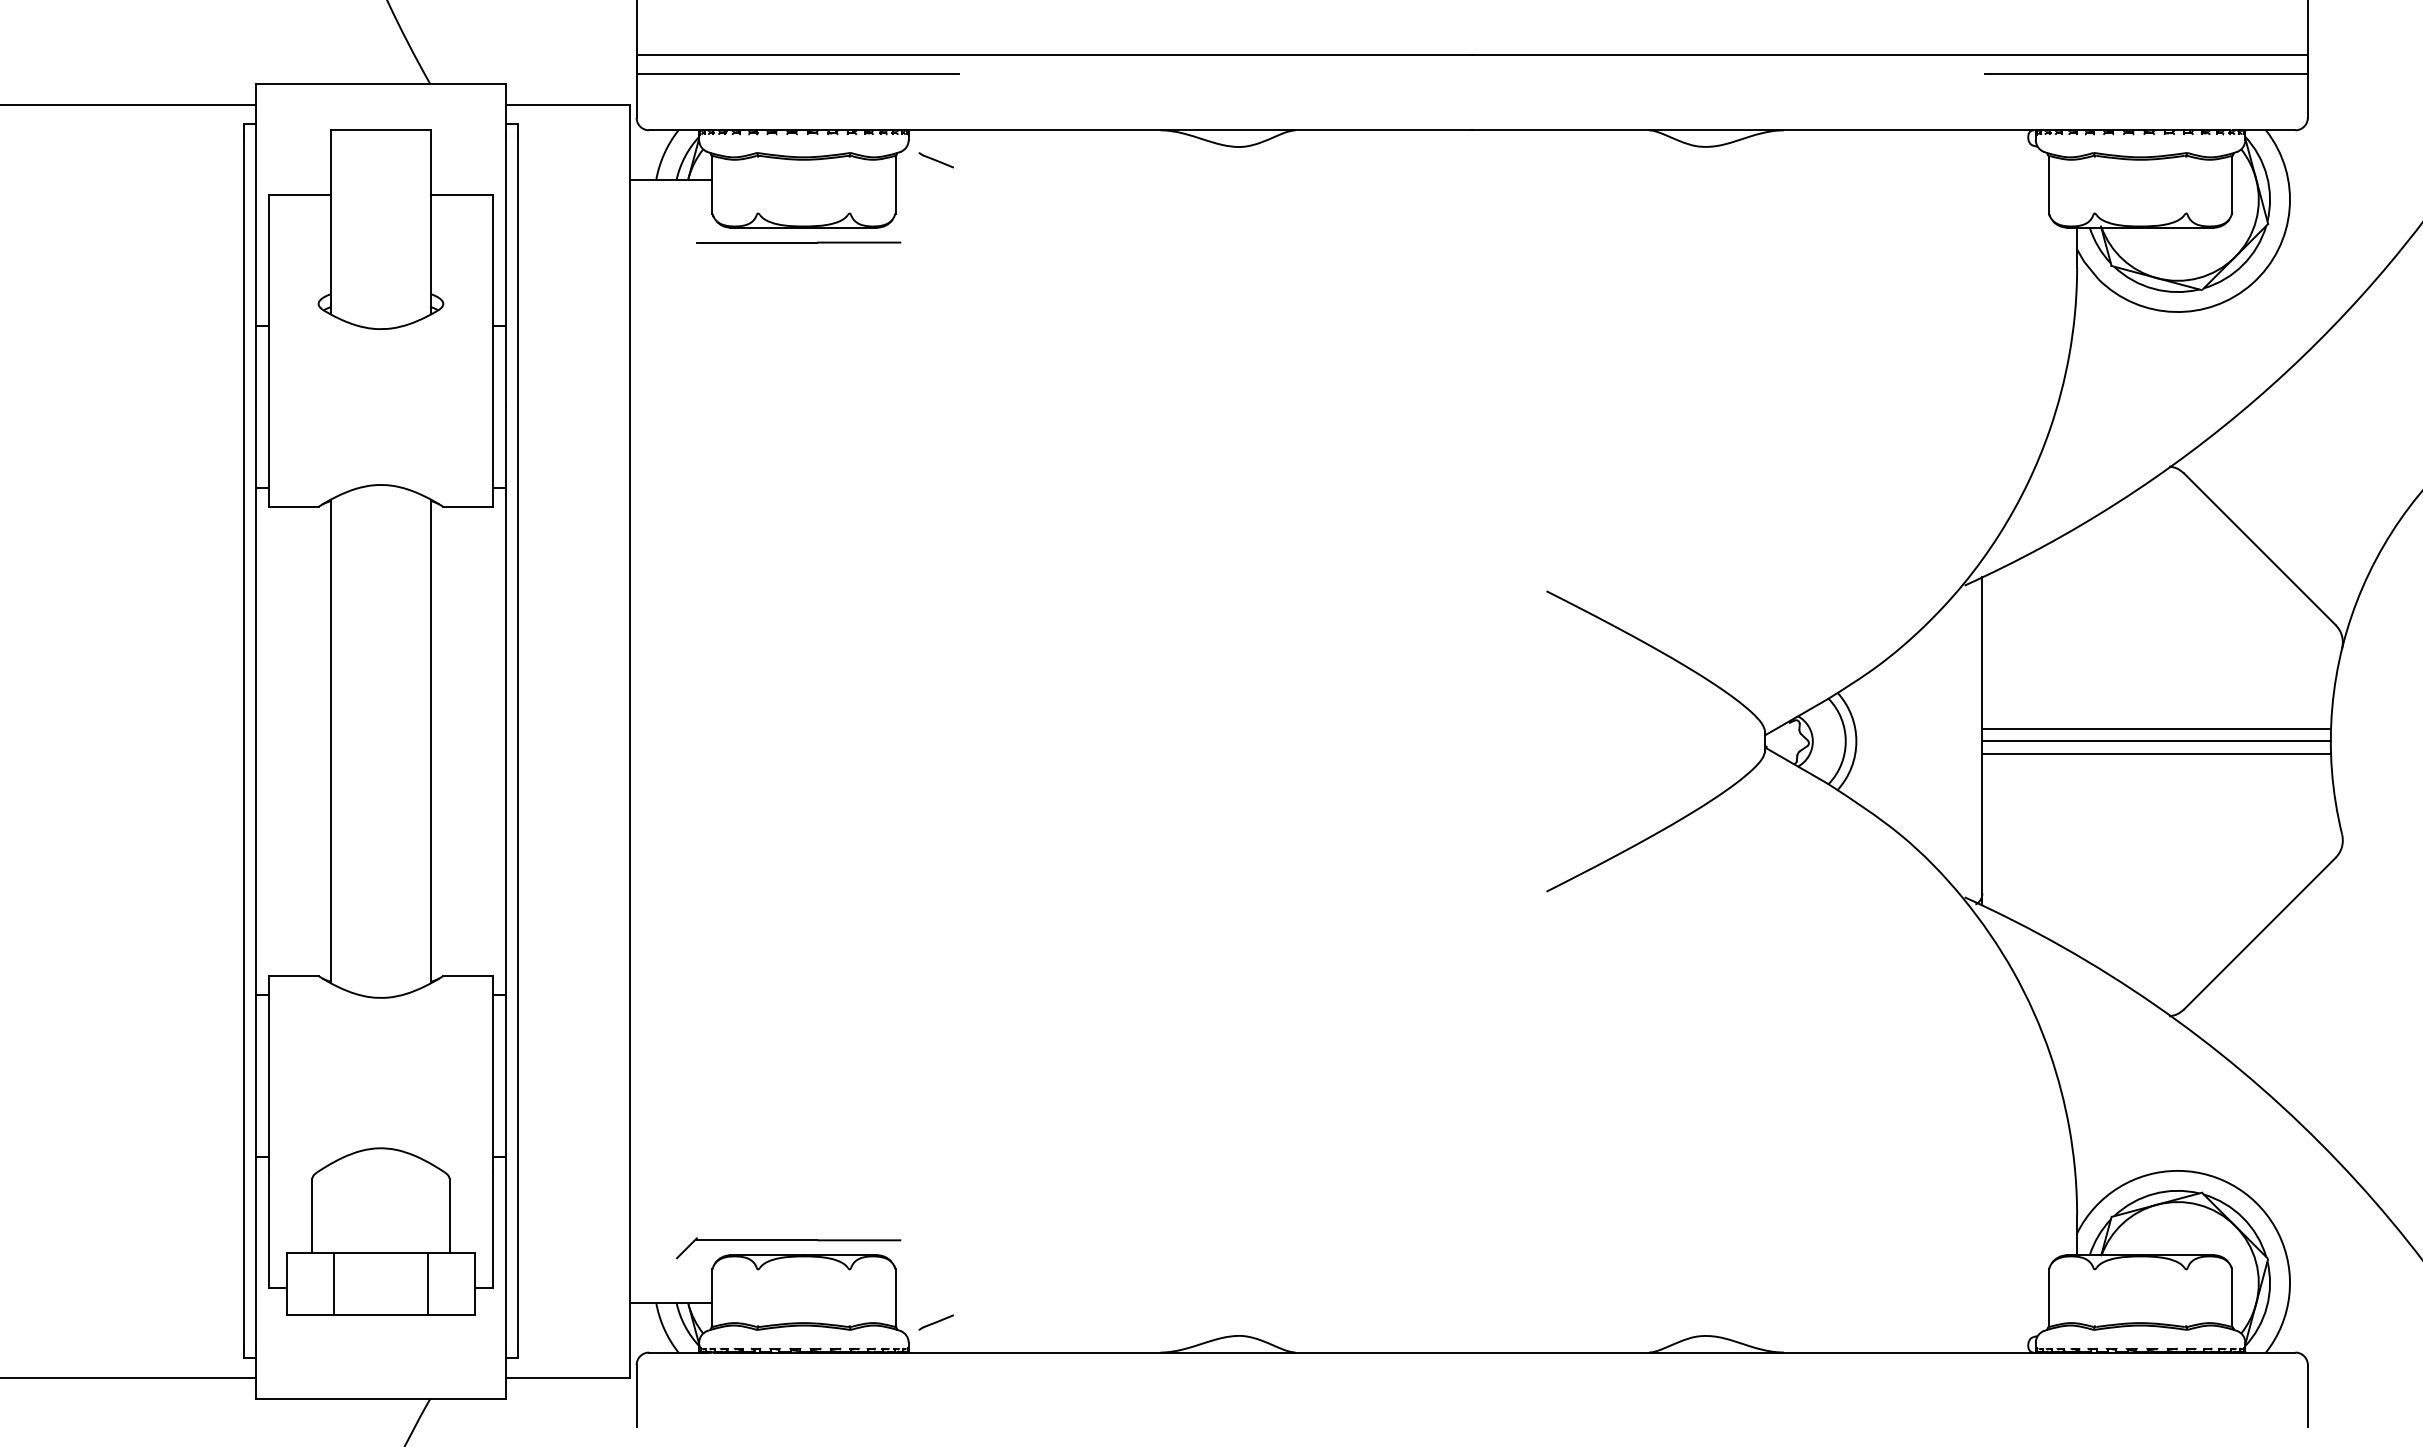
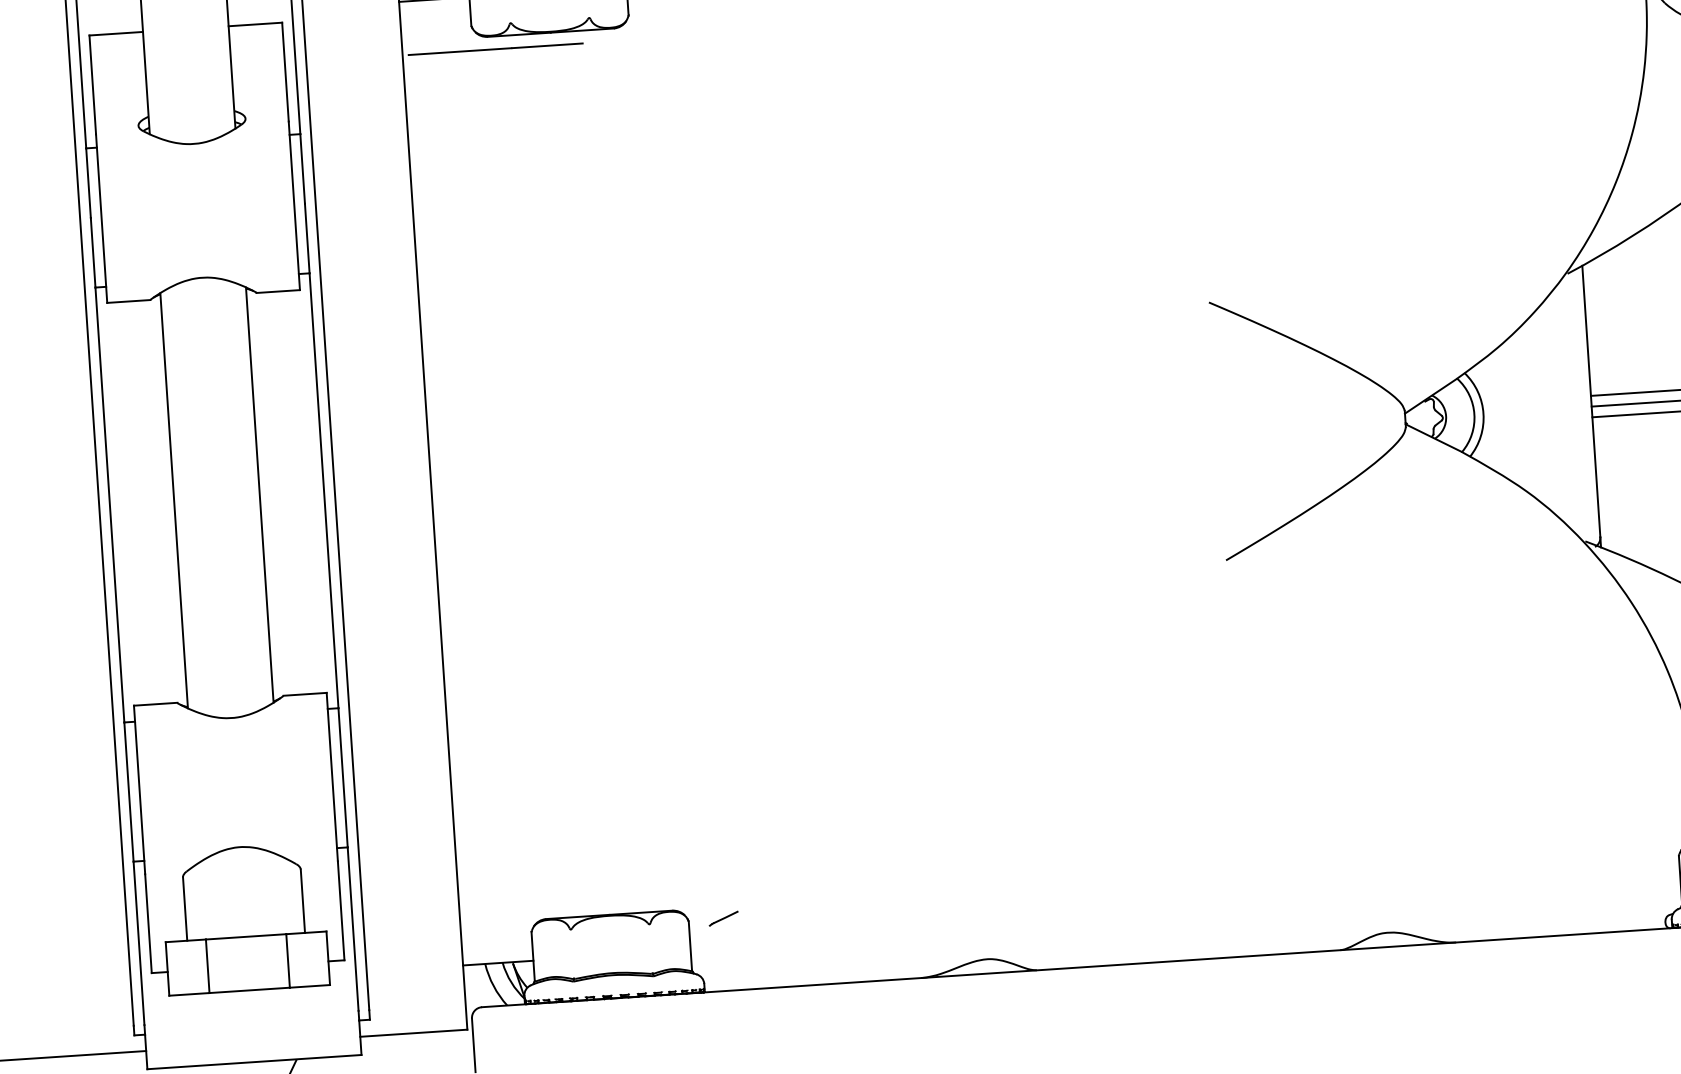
line: (798, 242) -> (495, 49), moved
part: (788, 1240) -> (595, 903), removed
line: (935, 1322) -> (723, 918), moved

